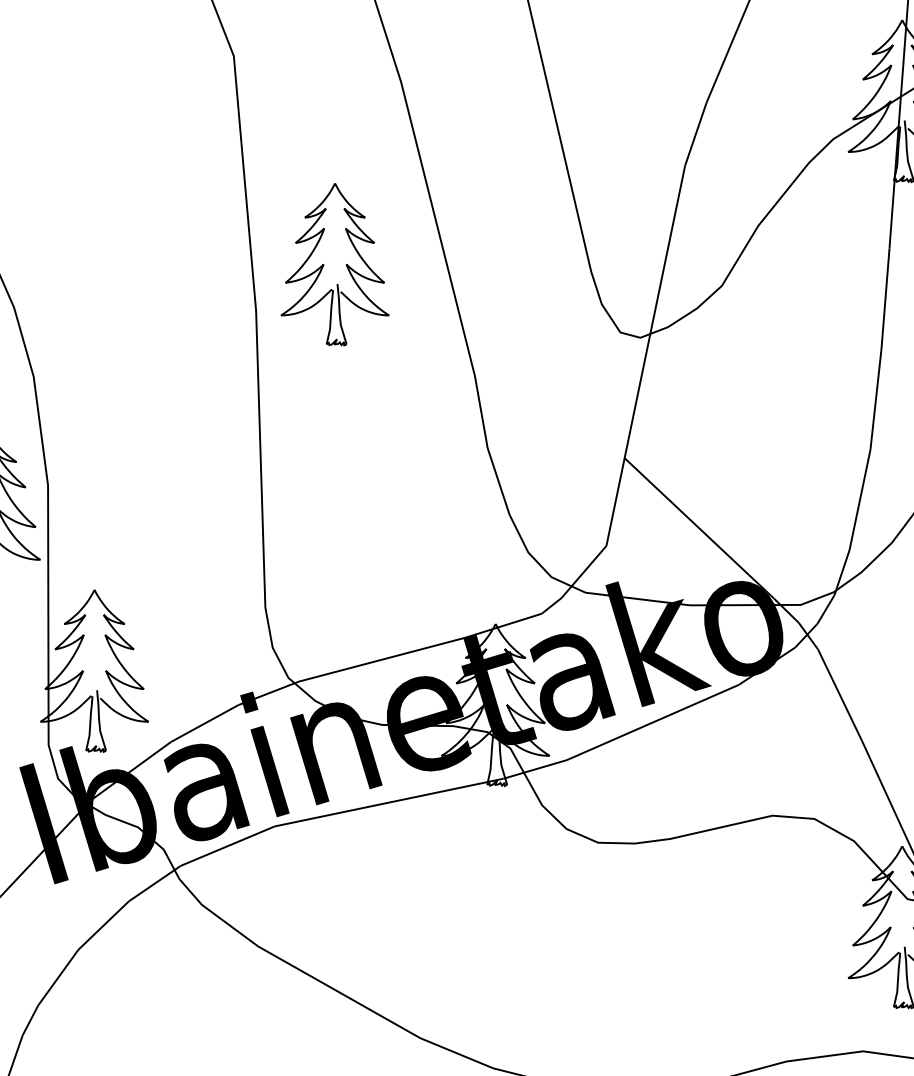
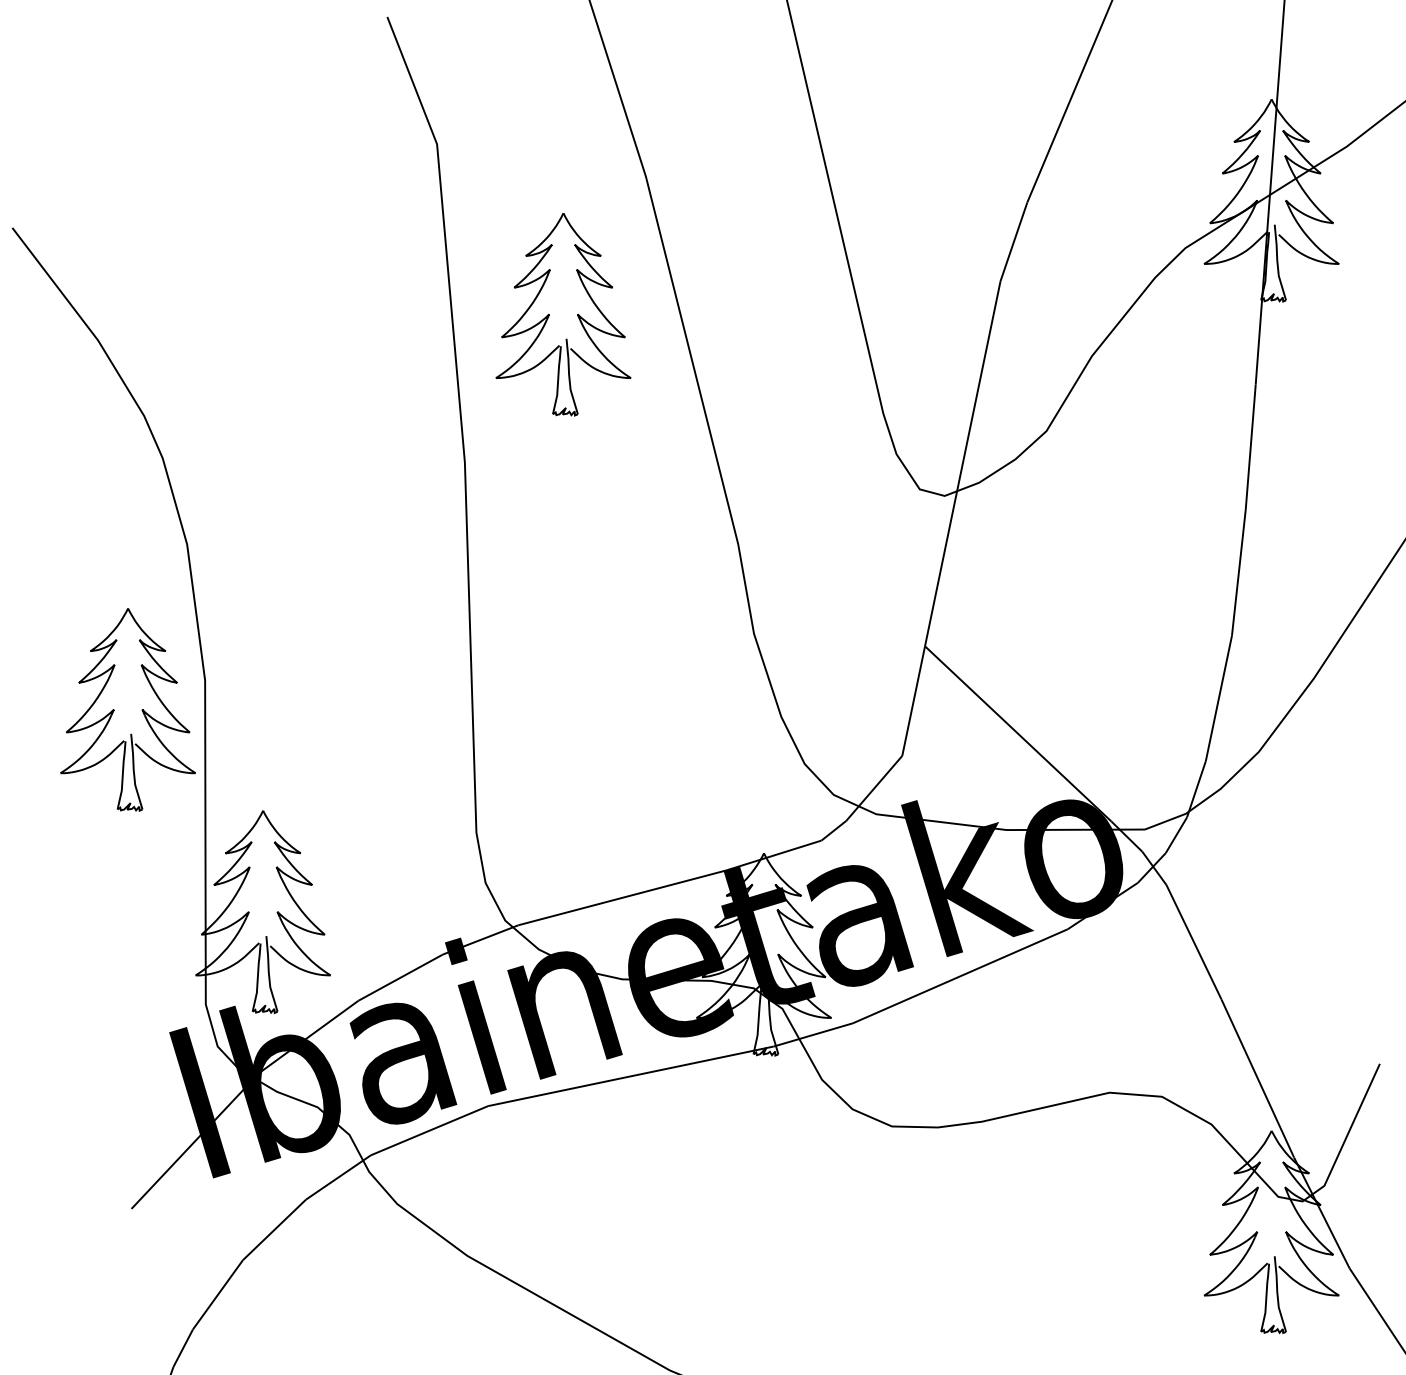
part: (323, 264) -> (549, 314), moved

